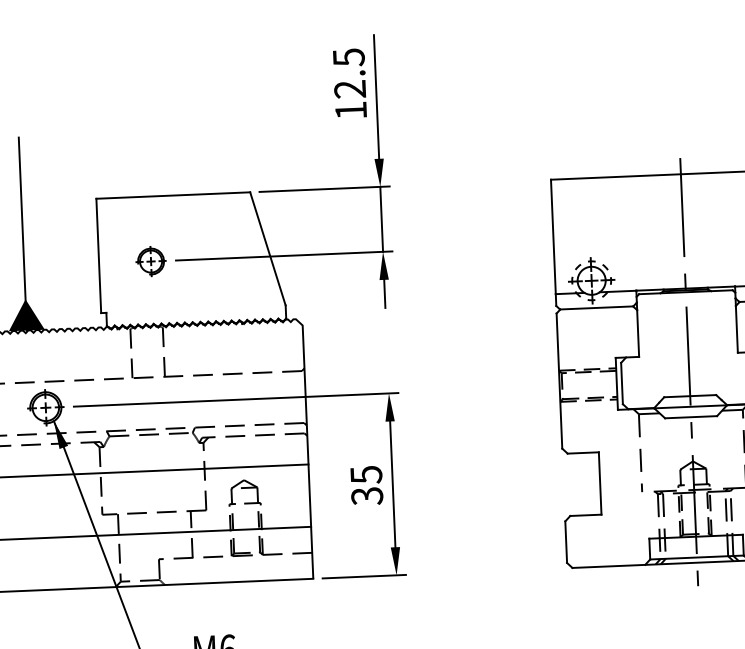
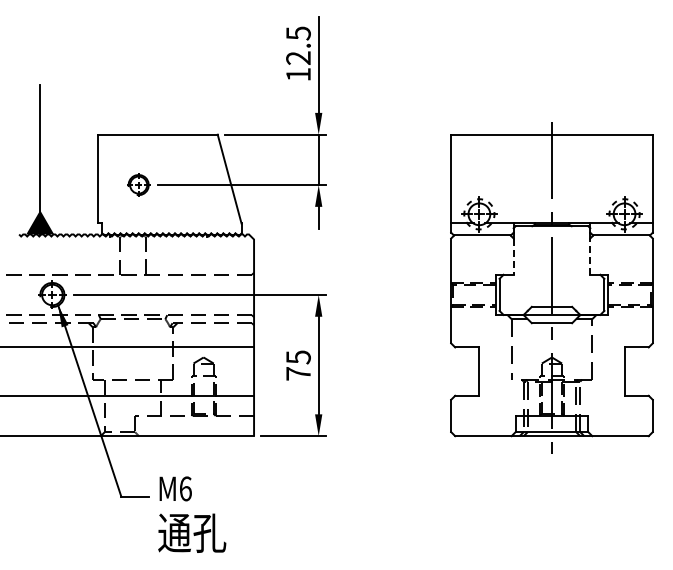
line: (737, 329) -> (590, 256), solid -> dashed
line: (637, 334) -> (513, 257), solid -> dashed
text: (367, 495) -> (298, 373), 35 -> 75

